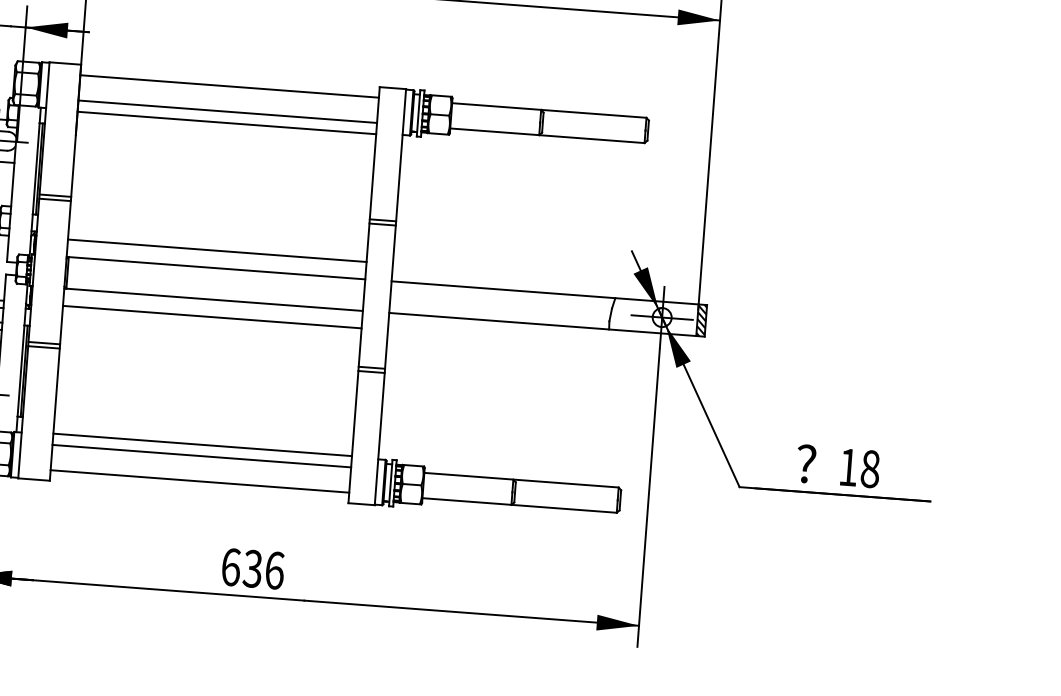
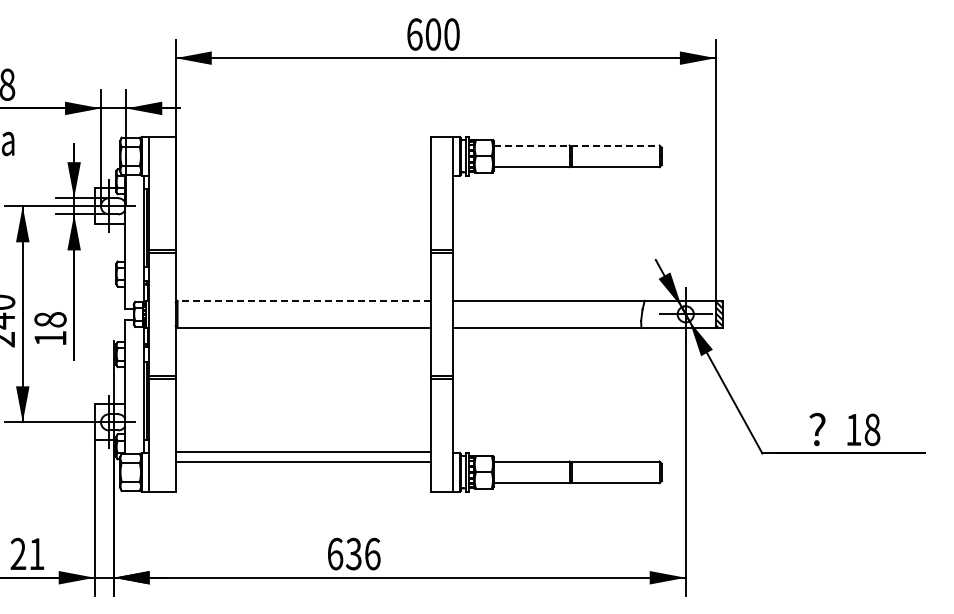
line: (228, 86) -> (302, 145), removed
line: (550, 110) -> (577, 145), solid -> dashed
line: (226, 112) -> (302, 167), removed
line: (225, 122) -> (302, 176), removed
line: (216, 250) -> (302, 285), removed
line: (216, 267) -> (303, 300), solid -> dashed
line: (211, 316) -> (302, 342), removed
line: (198, 481) -> (302, 483), removed

